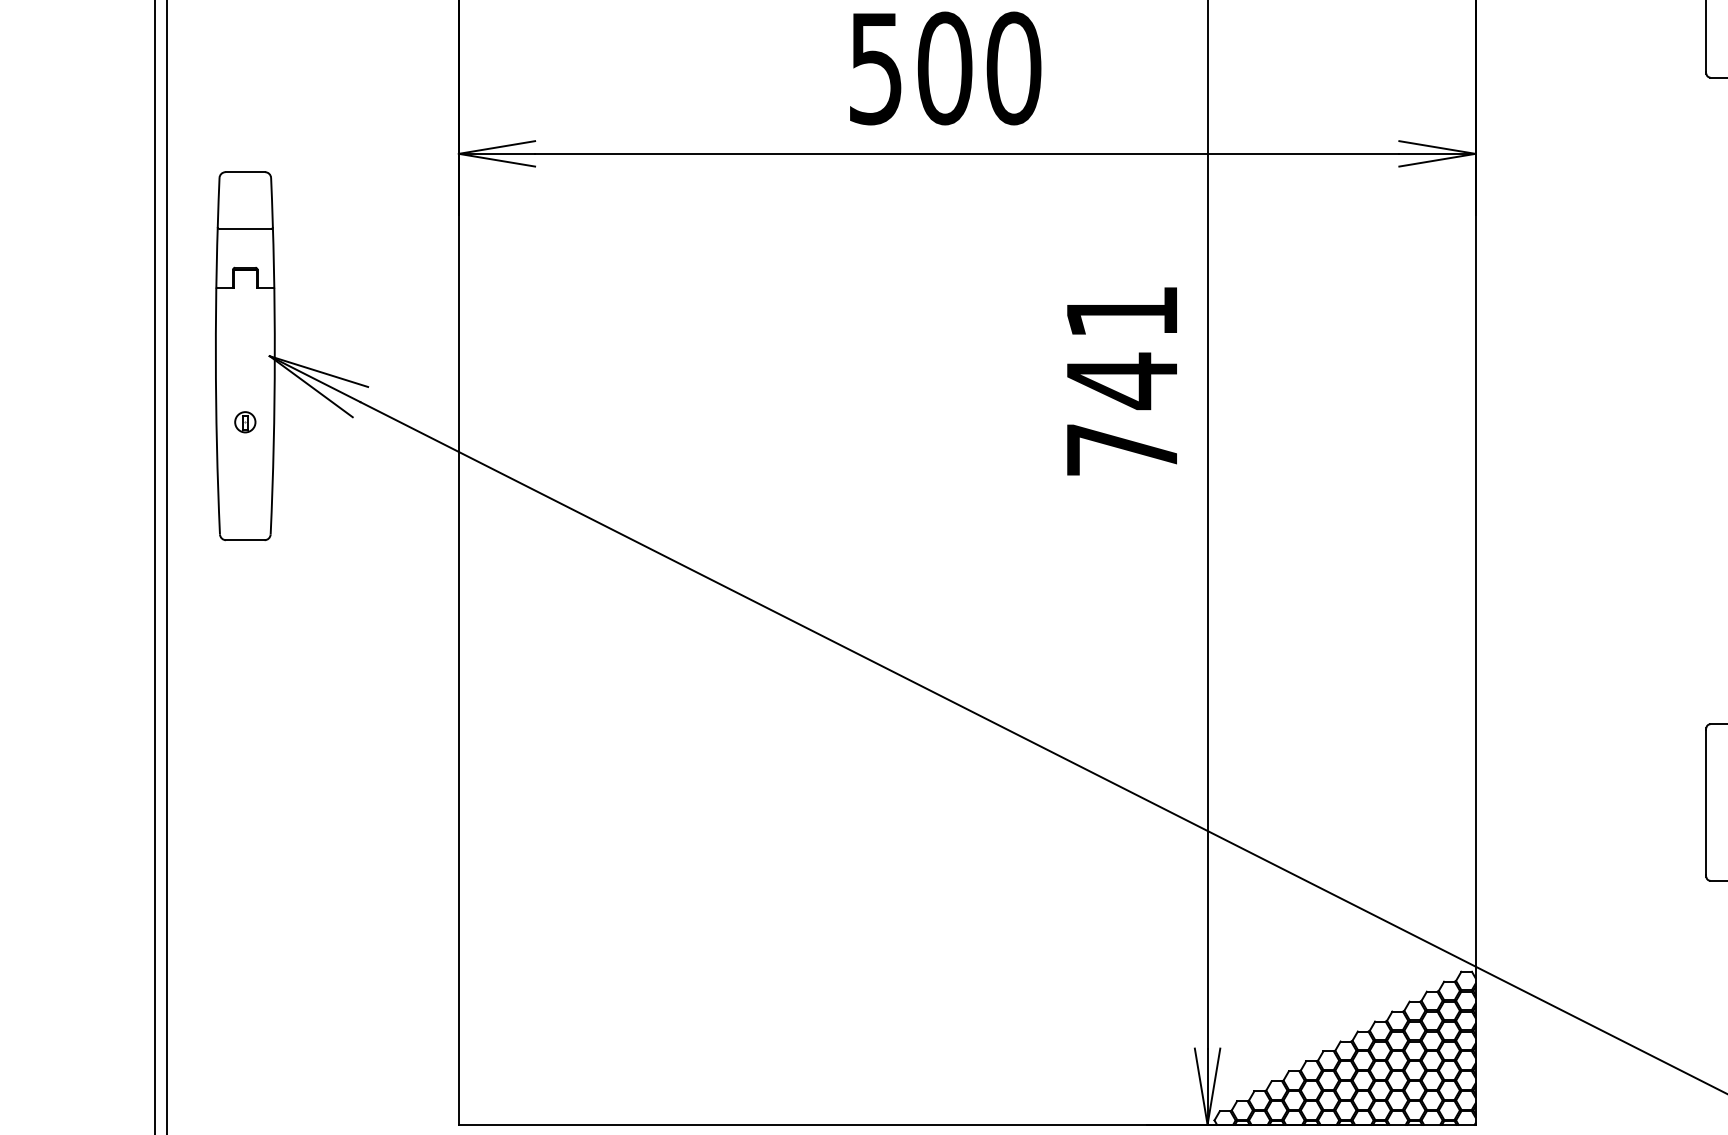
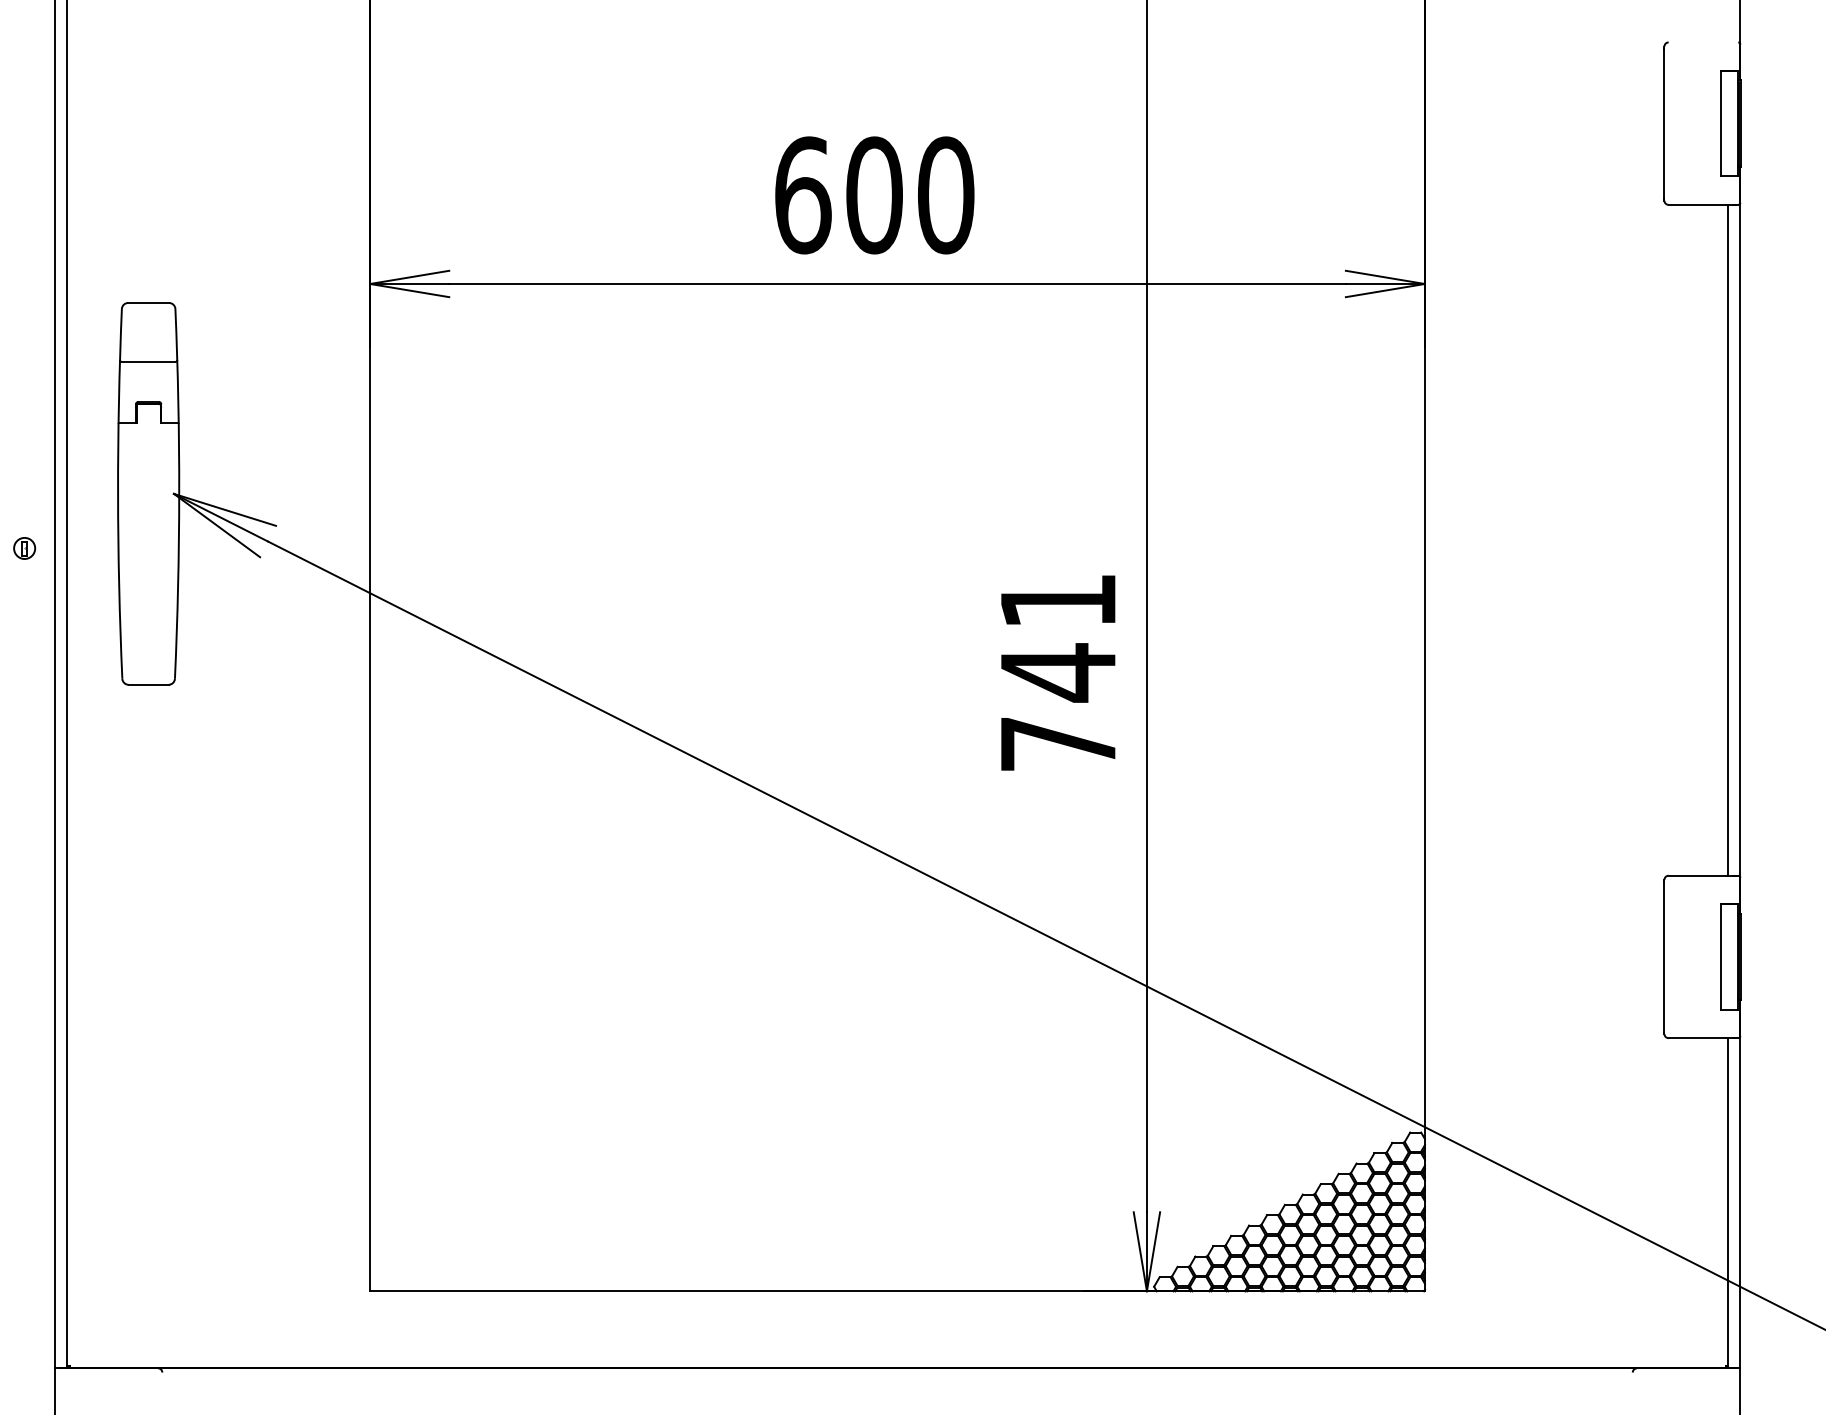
text: (876, 68) -> (803, 195), 500 -> 600
text: (1122, 380) -> (1058, 672), moved
part: (245, 422) -> (24, 548), moved

